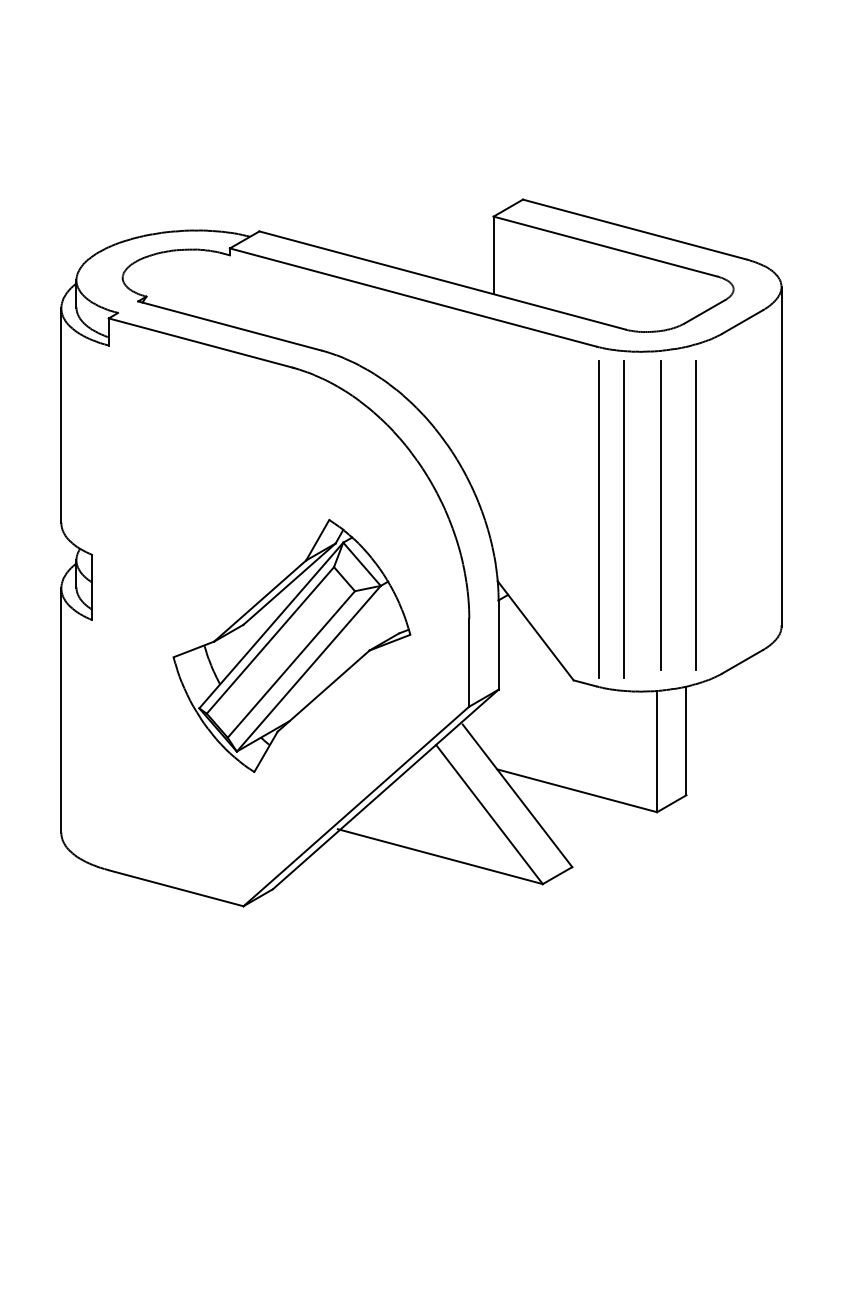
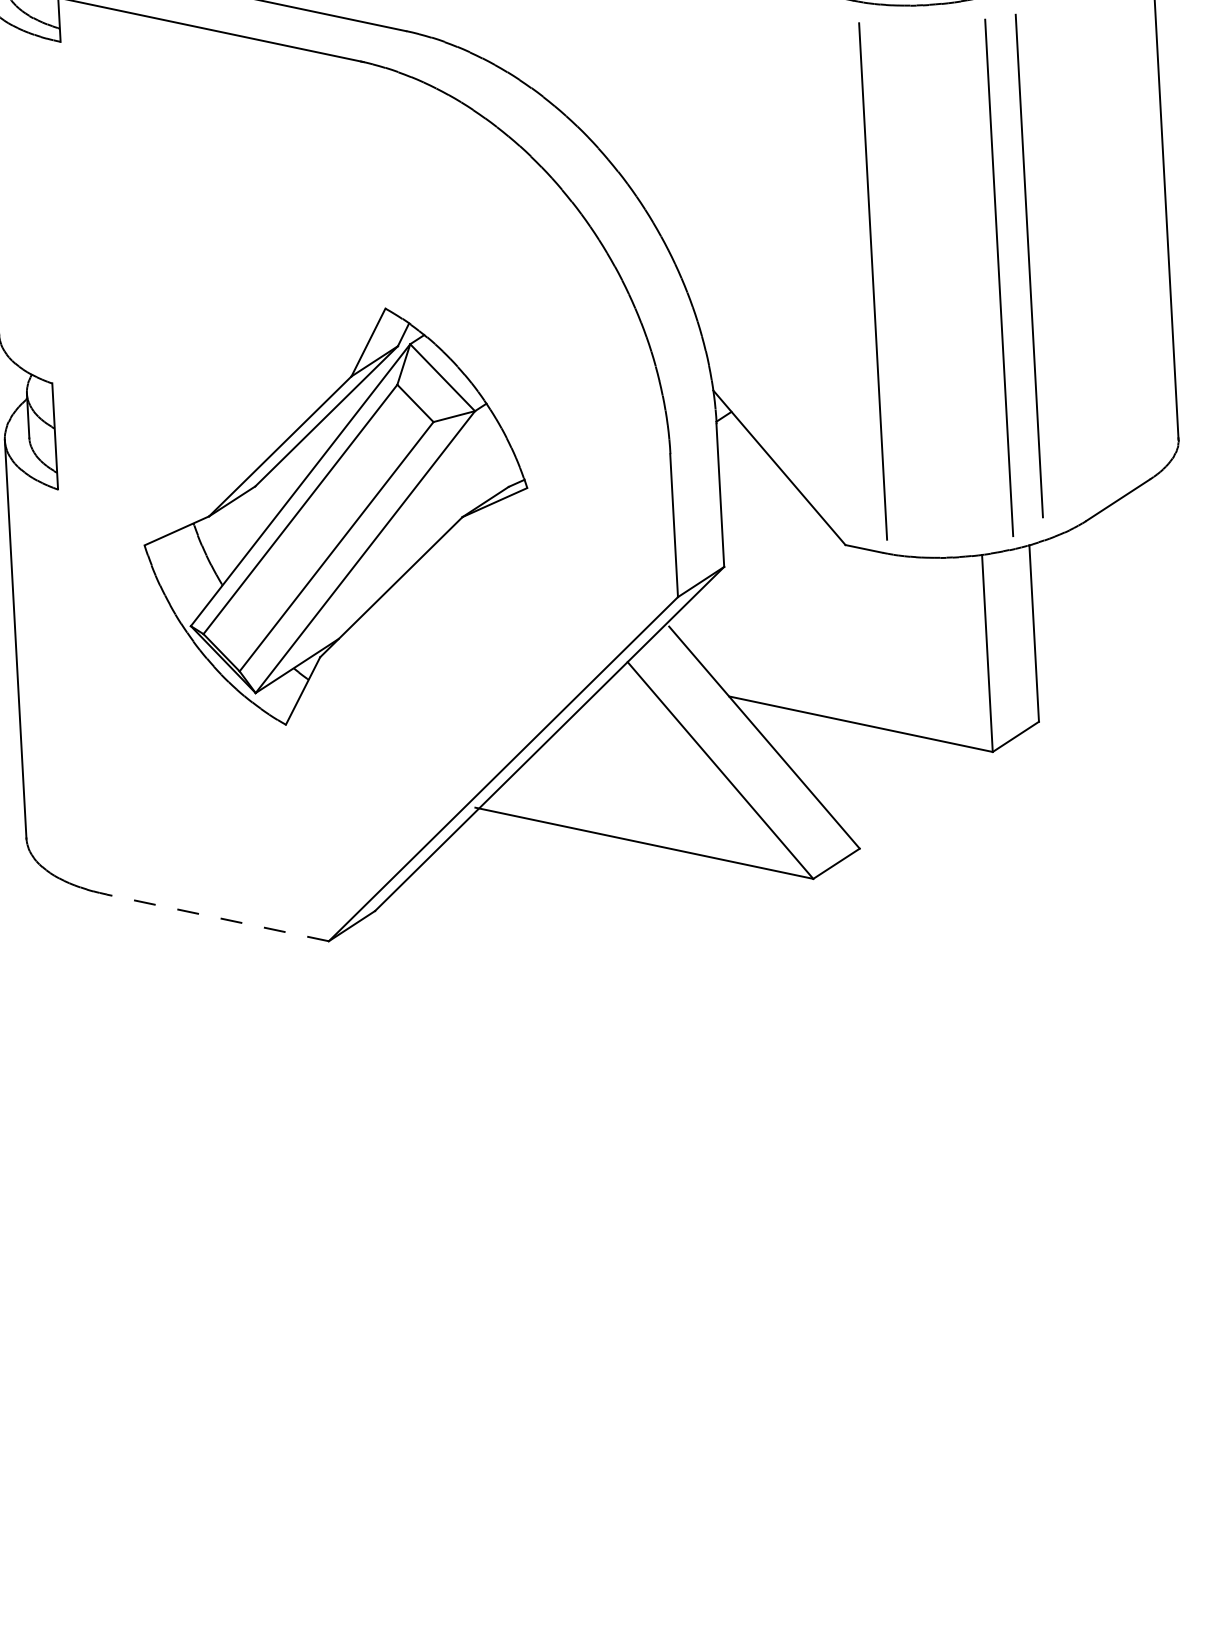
line: (661, 514) -> (973, 267), removed
line: (623, 519) -> (998, 277), moved
part: (291, 645) -> (335, 515), moved
line: (176, 888) -> (218, 918), solid -> dashed

